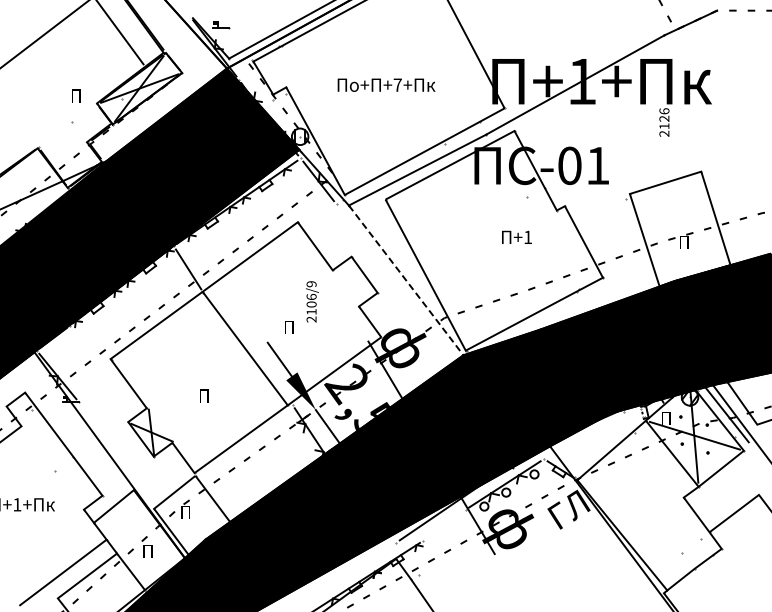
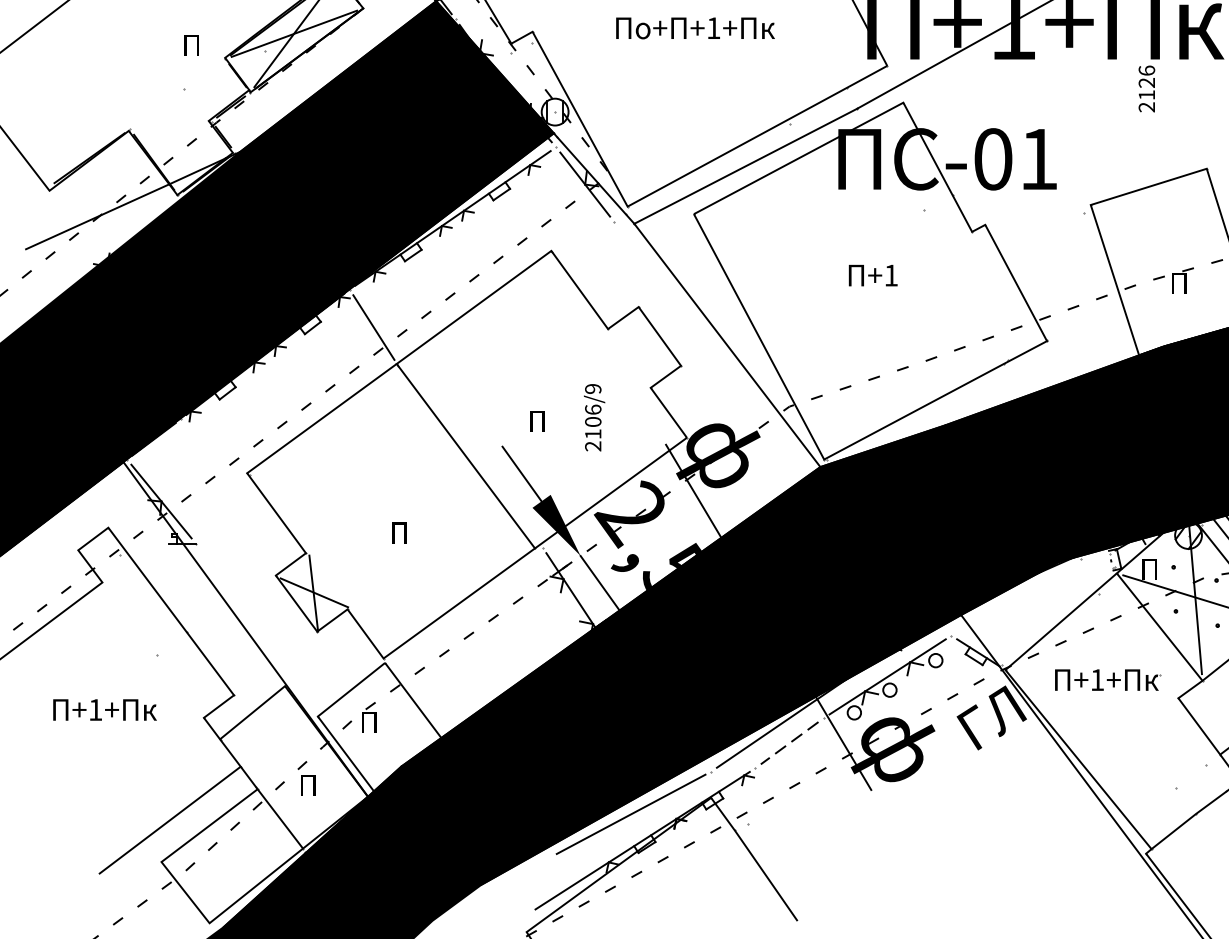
text: (397, 84) -> (713, 27), +7+ -> +1+
text: (516, 236) -> (872, 274), moved
line: (406, 280) -> (727, 345), dashed -> solid
text: (312, 301) -> (594, 417), moved
part: (640, 485) -> (1108, 678), added
line: (444, 525) -> (789, 743), added
line: (346, 568) -> (630, 813), added

